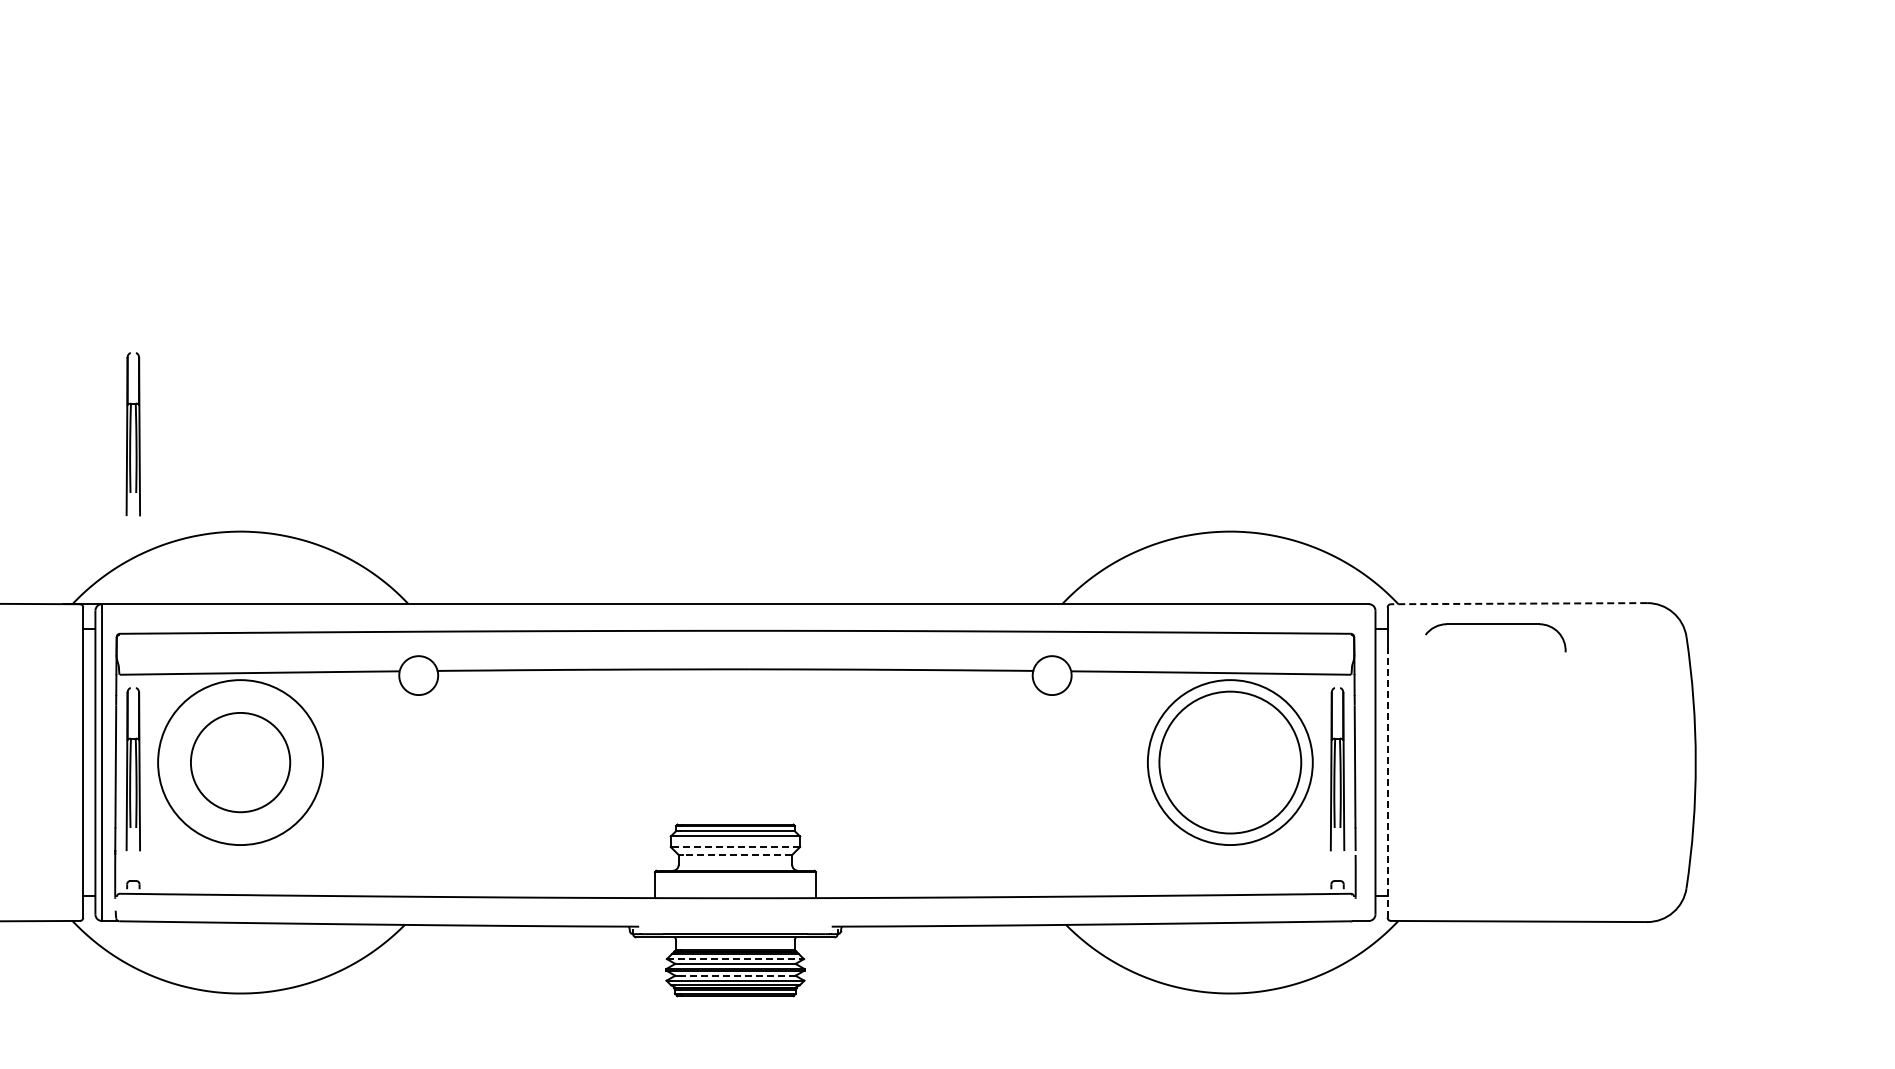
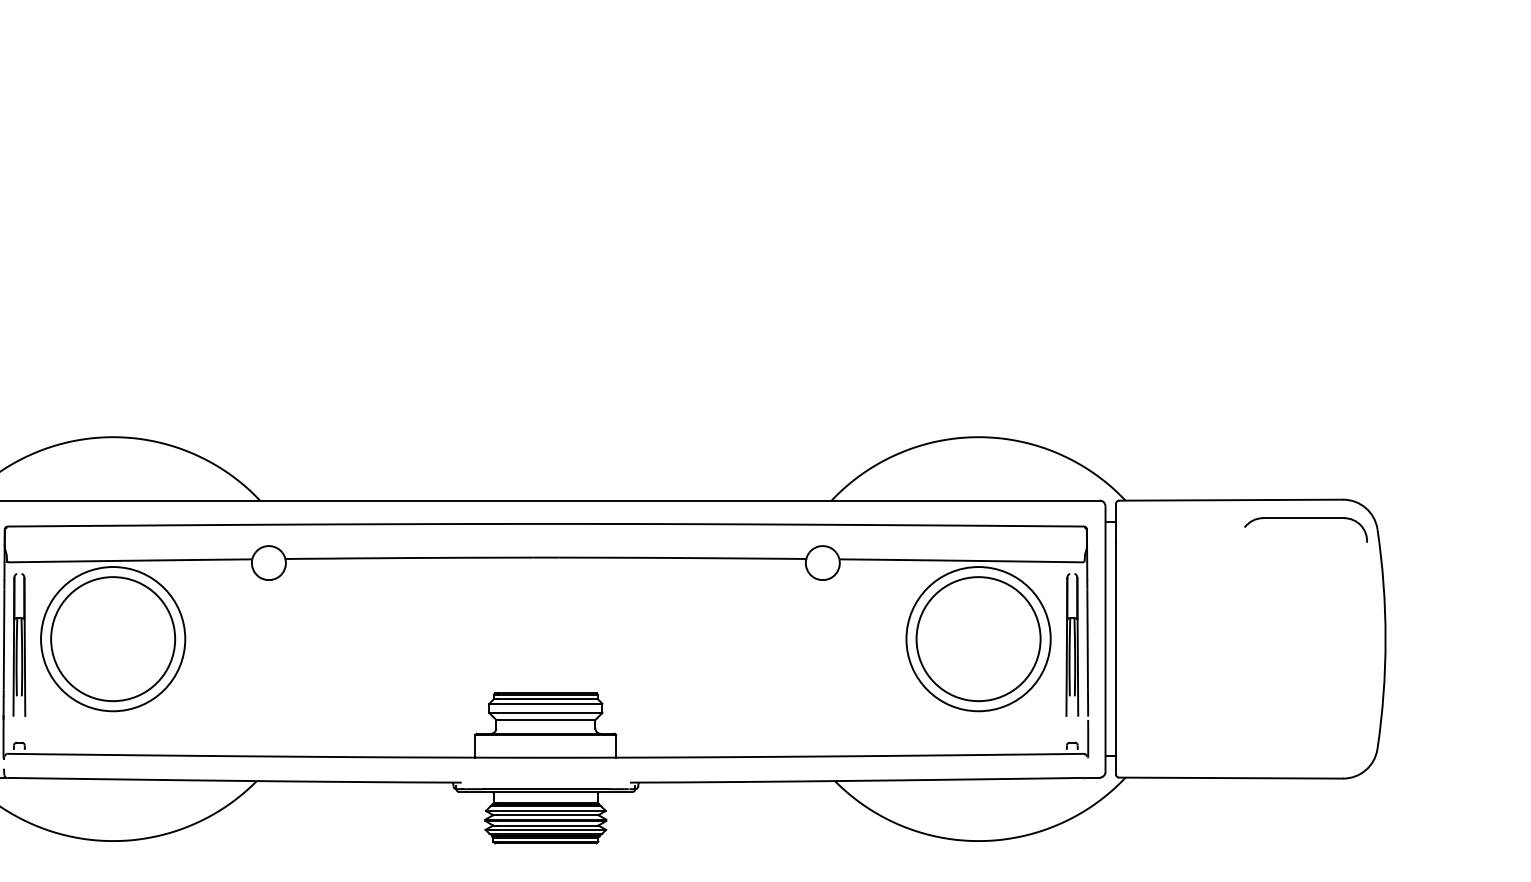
part: (132, 434) -> (18, 352), removed
line: (1518, 603) -> (1230, 500), dashed -> solid
part: (1495, 624) -> (1305, 518), moved
circle: (240, 762) -> (113, 639), size x1.43
line: (1387, 784) -> (1116, 658), dashed -> solid
line: (737, 847) -> (547, 713), dashed -> solid
line: (737, 854) -> (547, 719), dashed -> solid
line: (735, 959) -> (545, 811), dashed -> solid
line: (737, 975) -> (547, 825), dashed -> solid

